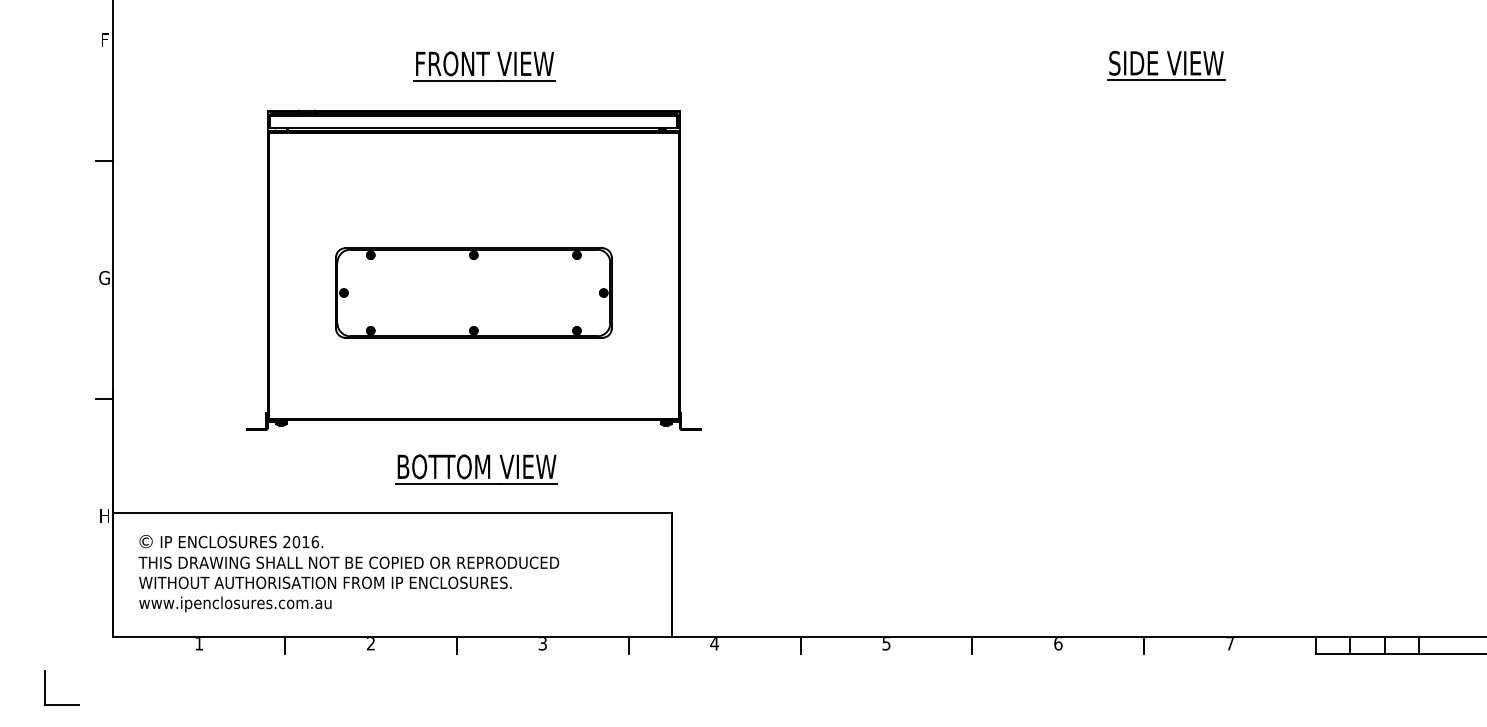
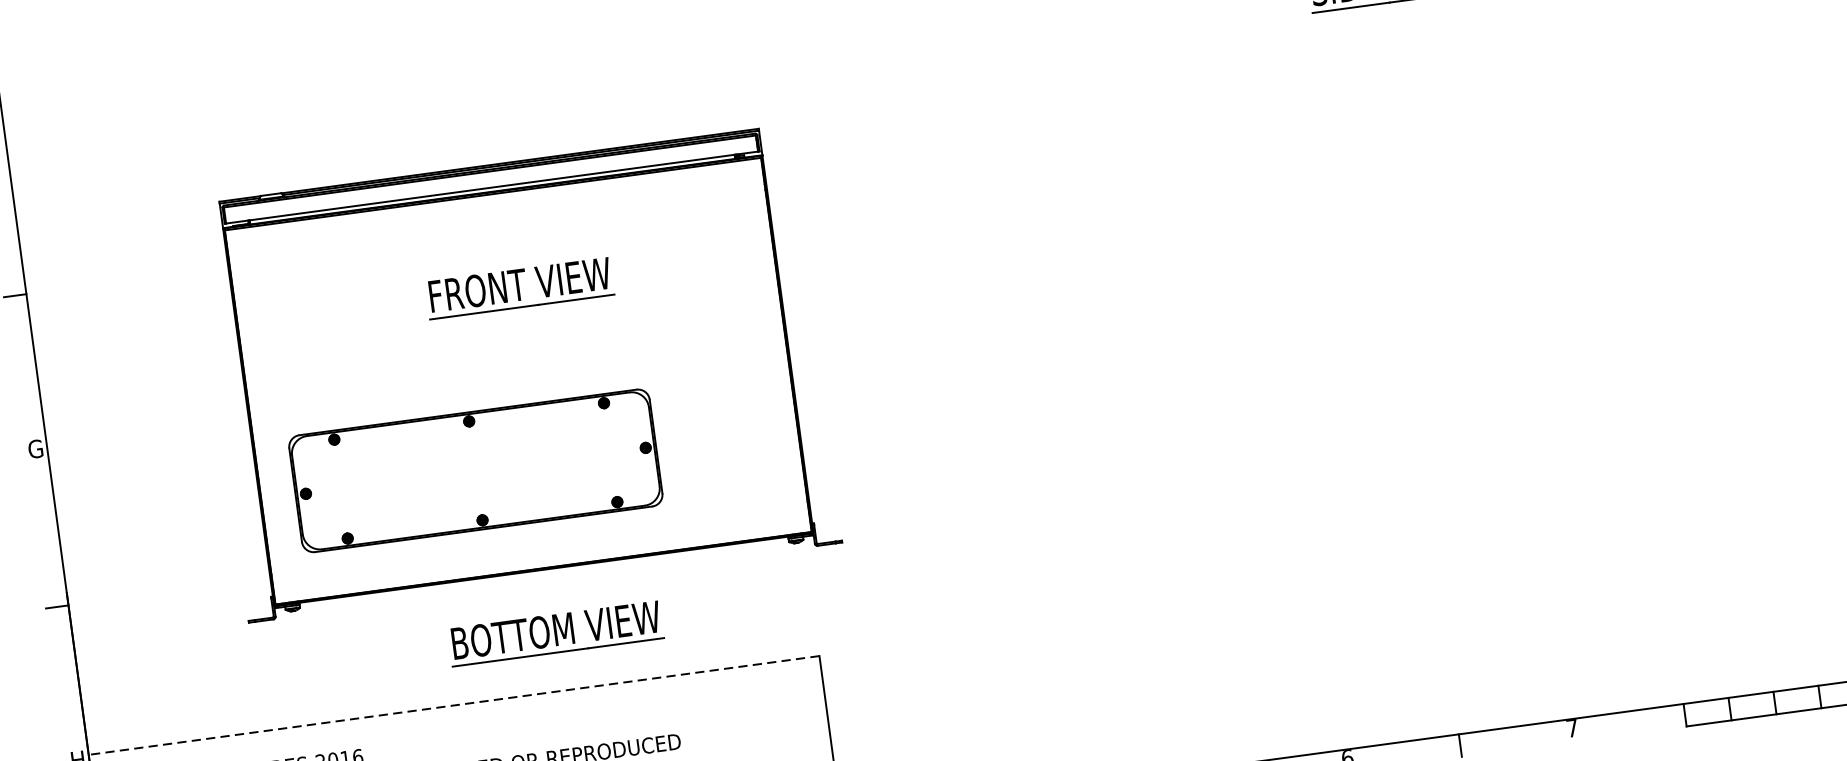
part: (484, 66) -> (519, 288), moved
part: (473, 292) -> (475, 470), moved
line: (392, 512) -> (453, 704), solid -> dashed

